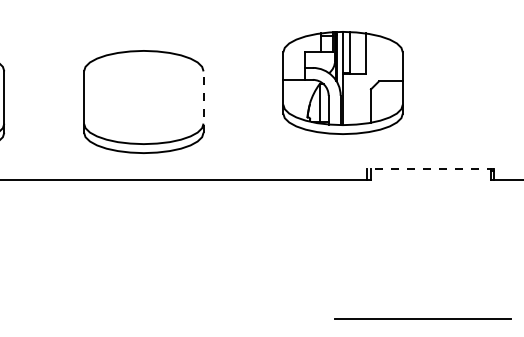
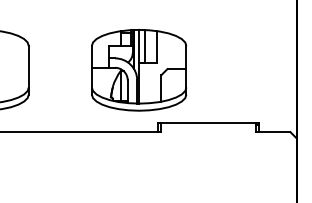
part: (342, 82) -> (138, 69), moved
line: (203, 102) -> (28, 70), dashed -> solid
line: (430, 169) -> (208, 123), dashed -> solid

